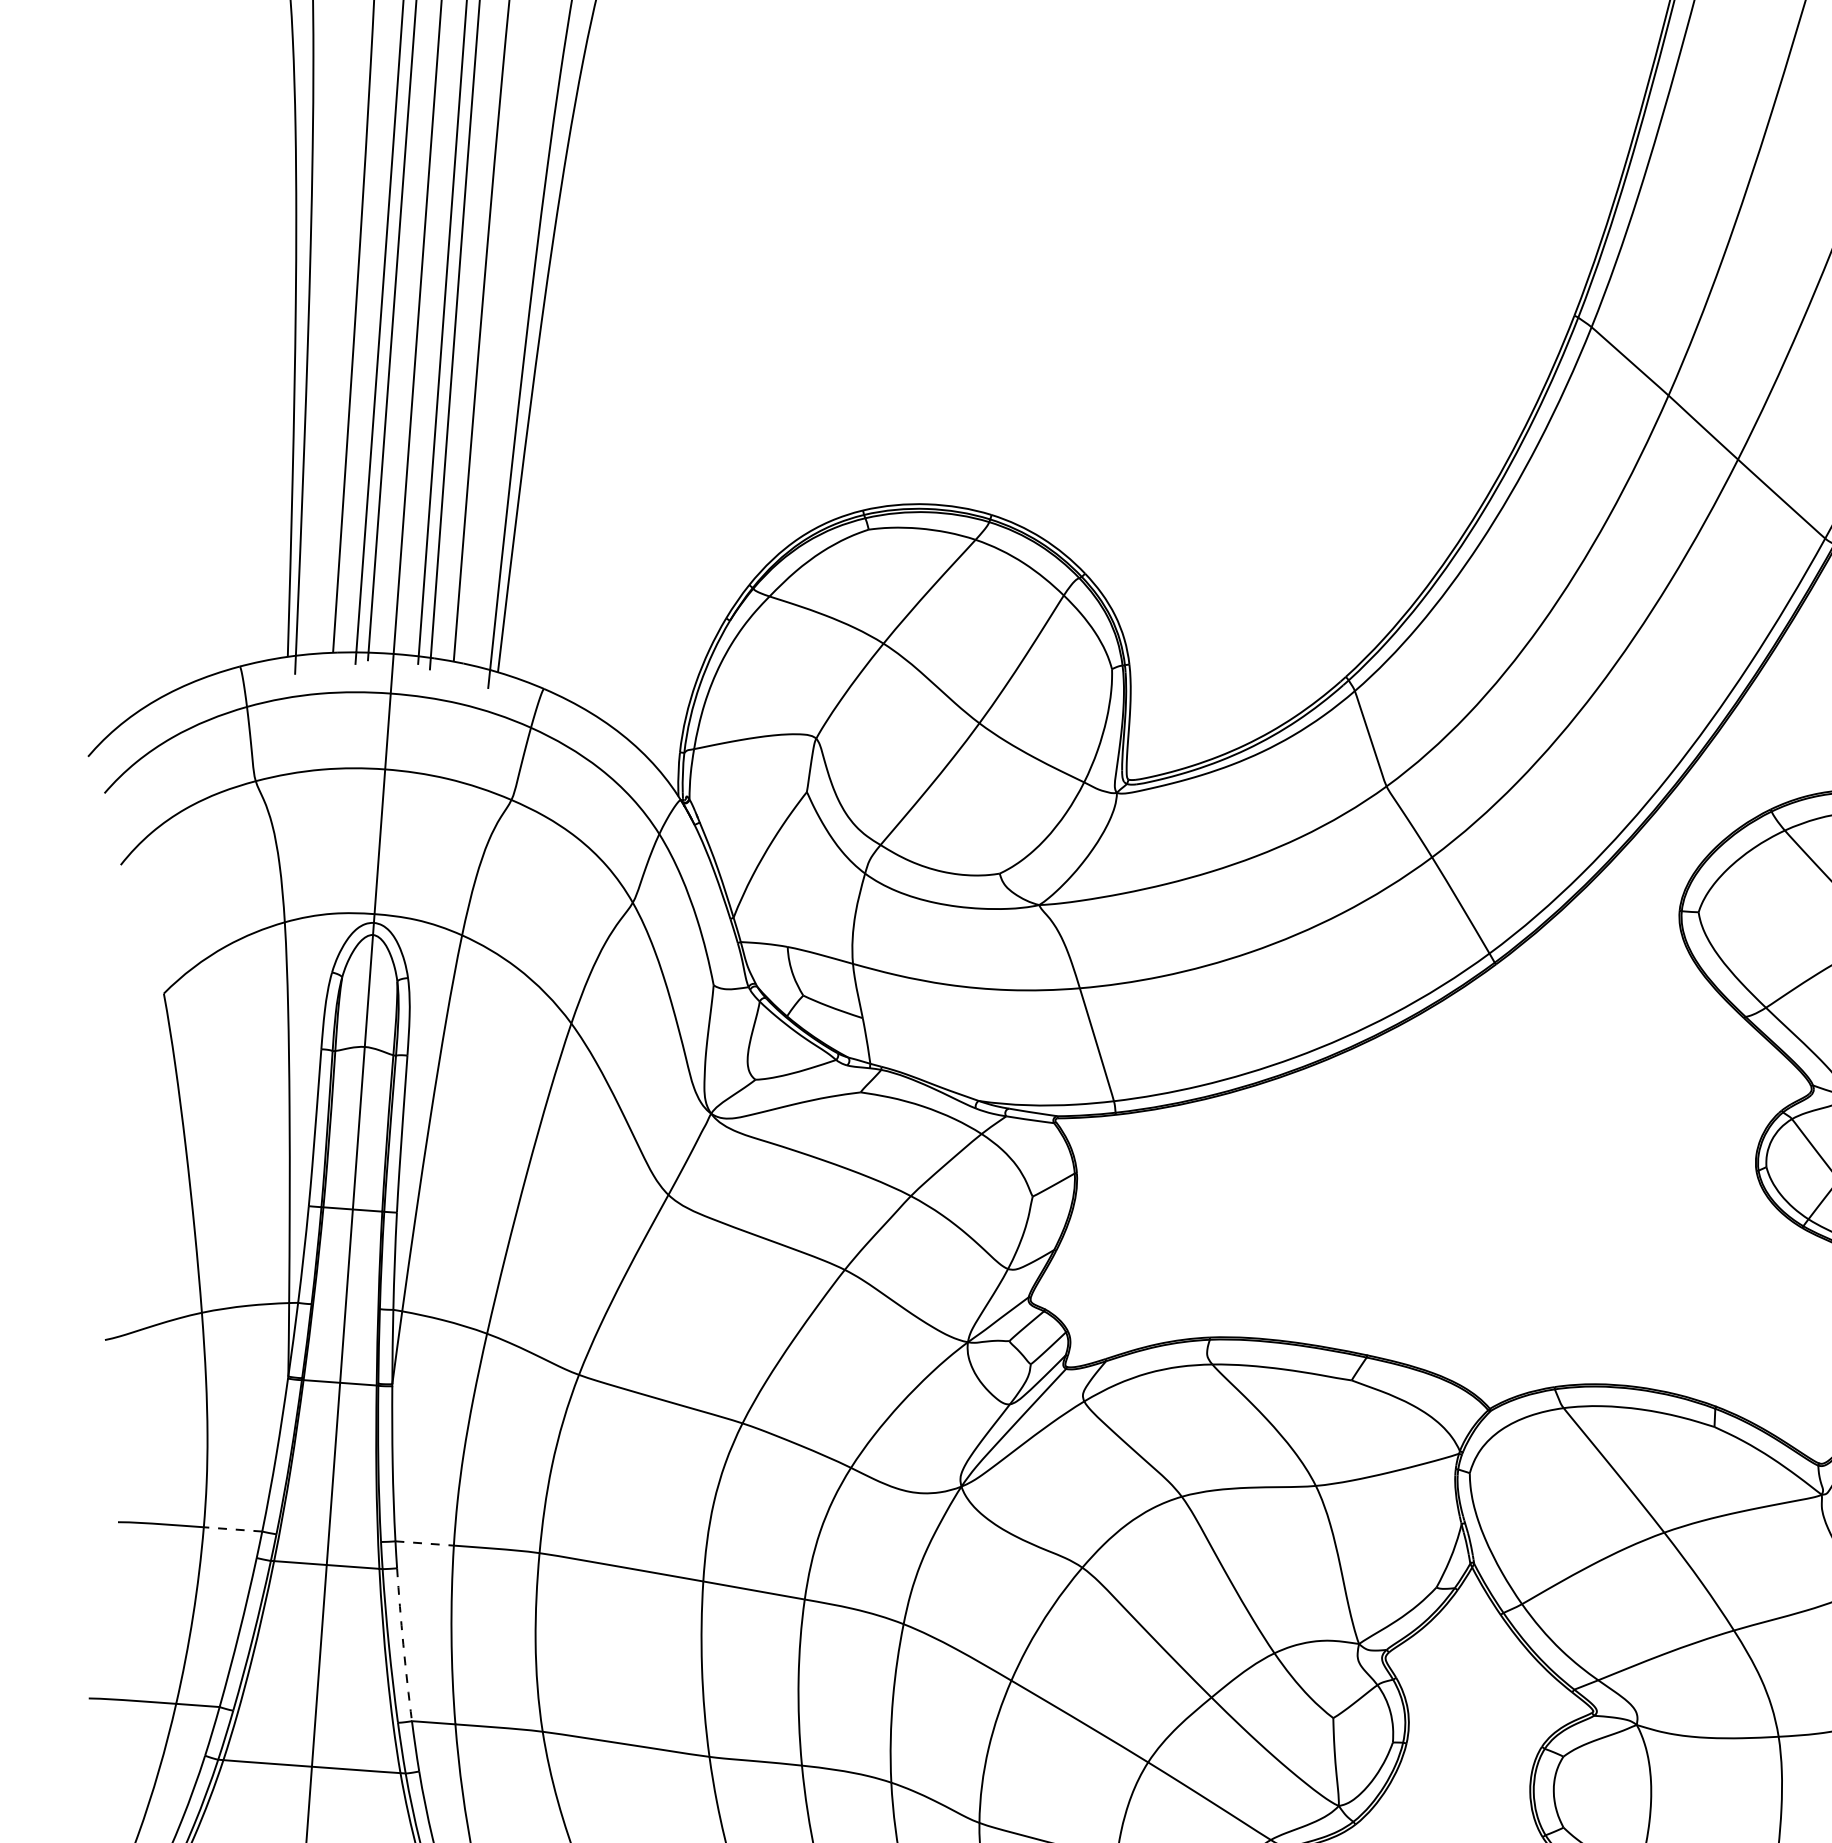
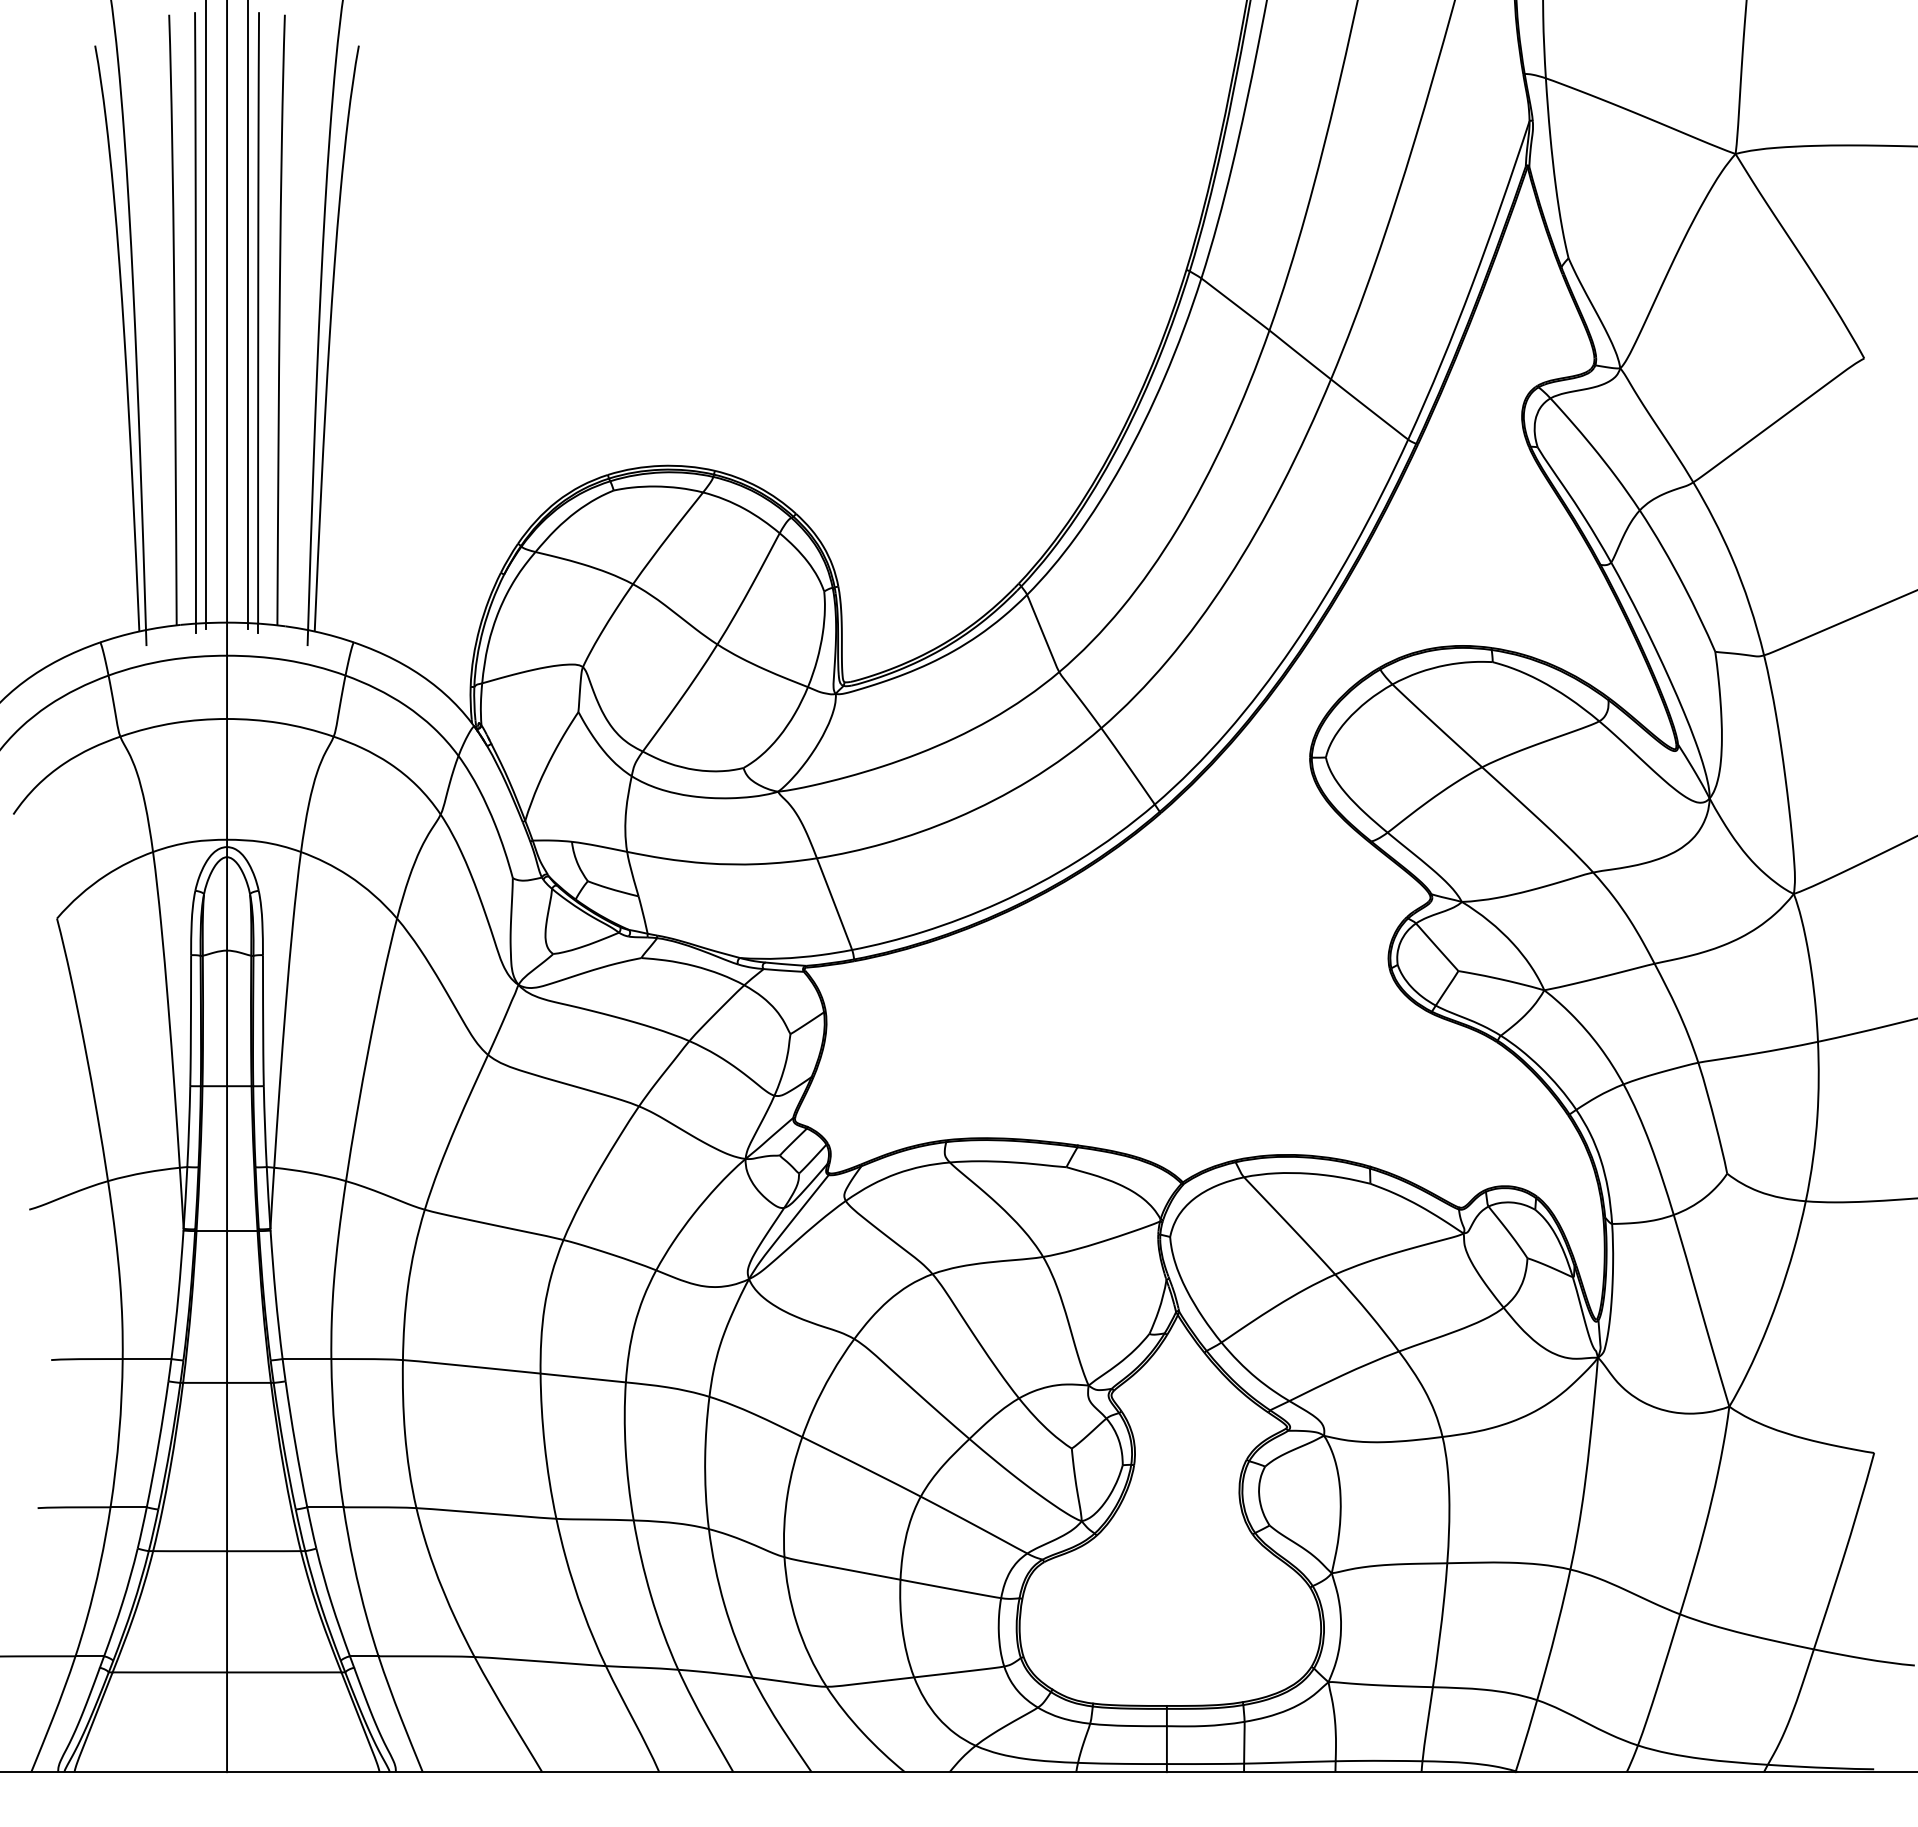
line: (232, 1529) -> (146, 1359), dashed -> solid
line: (425, 1544) -> (307, 1359), dashed -> solid
arc: (403, 1644) -> (295, 1444), dashed -> solid

